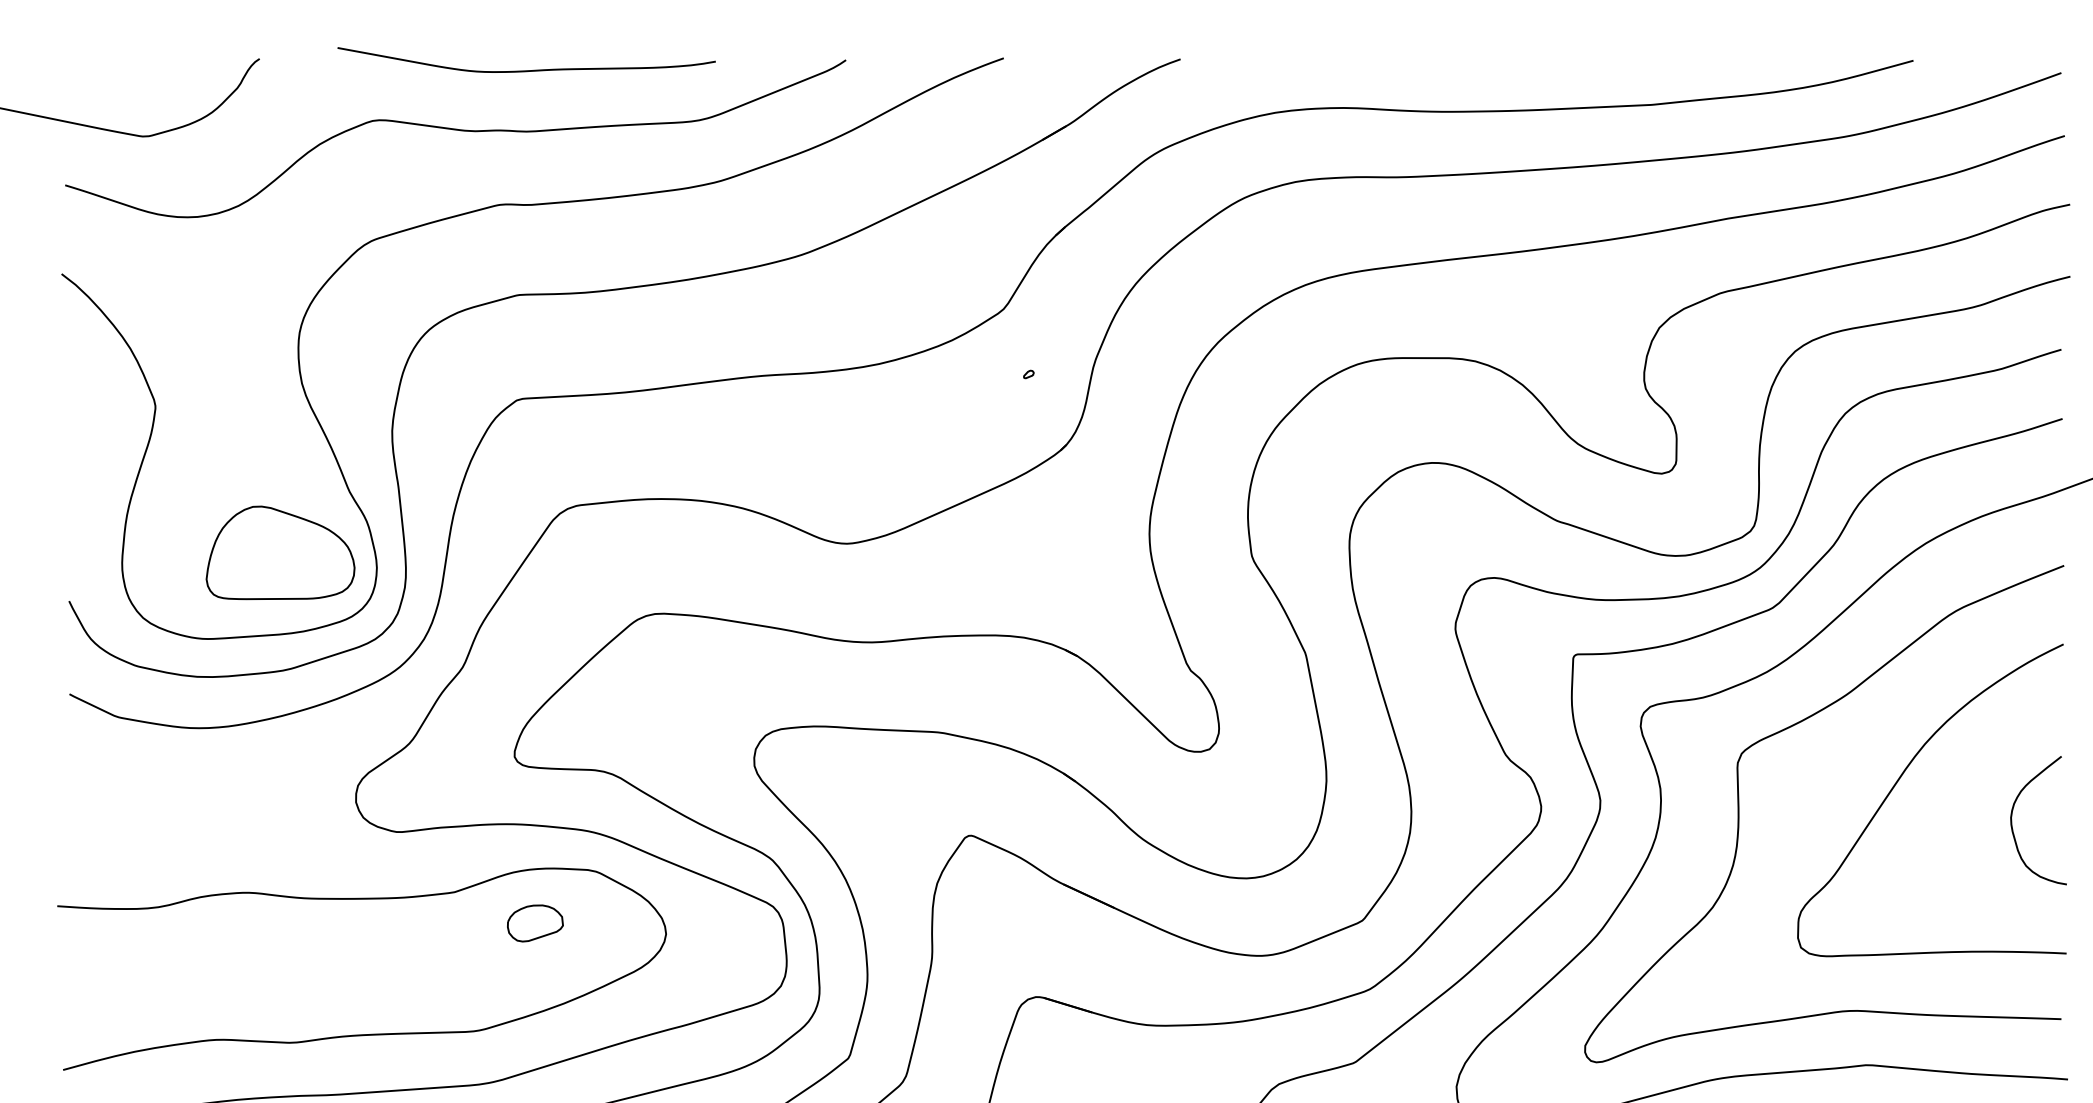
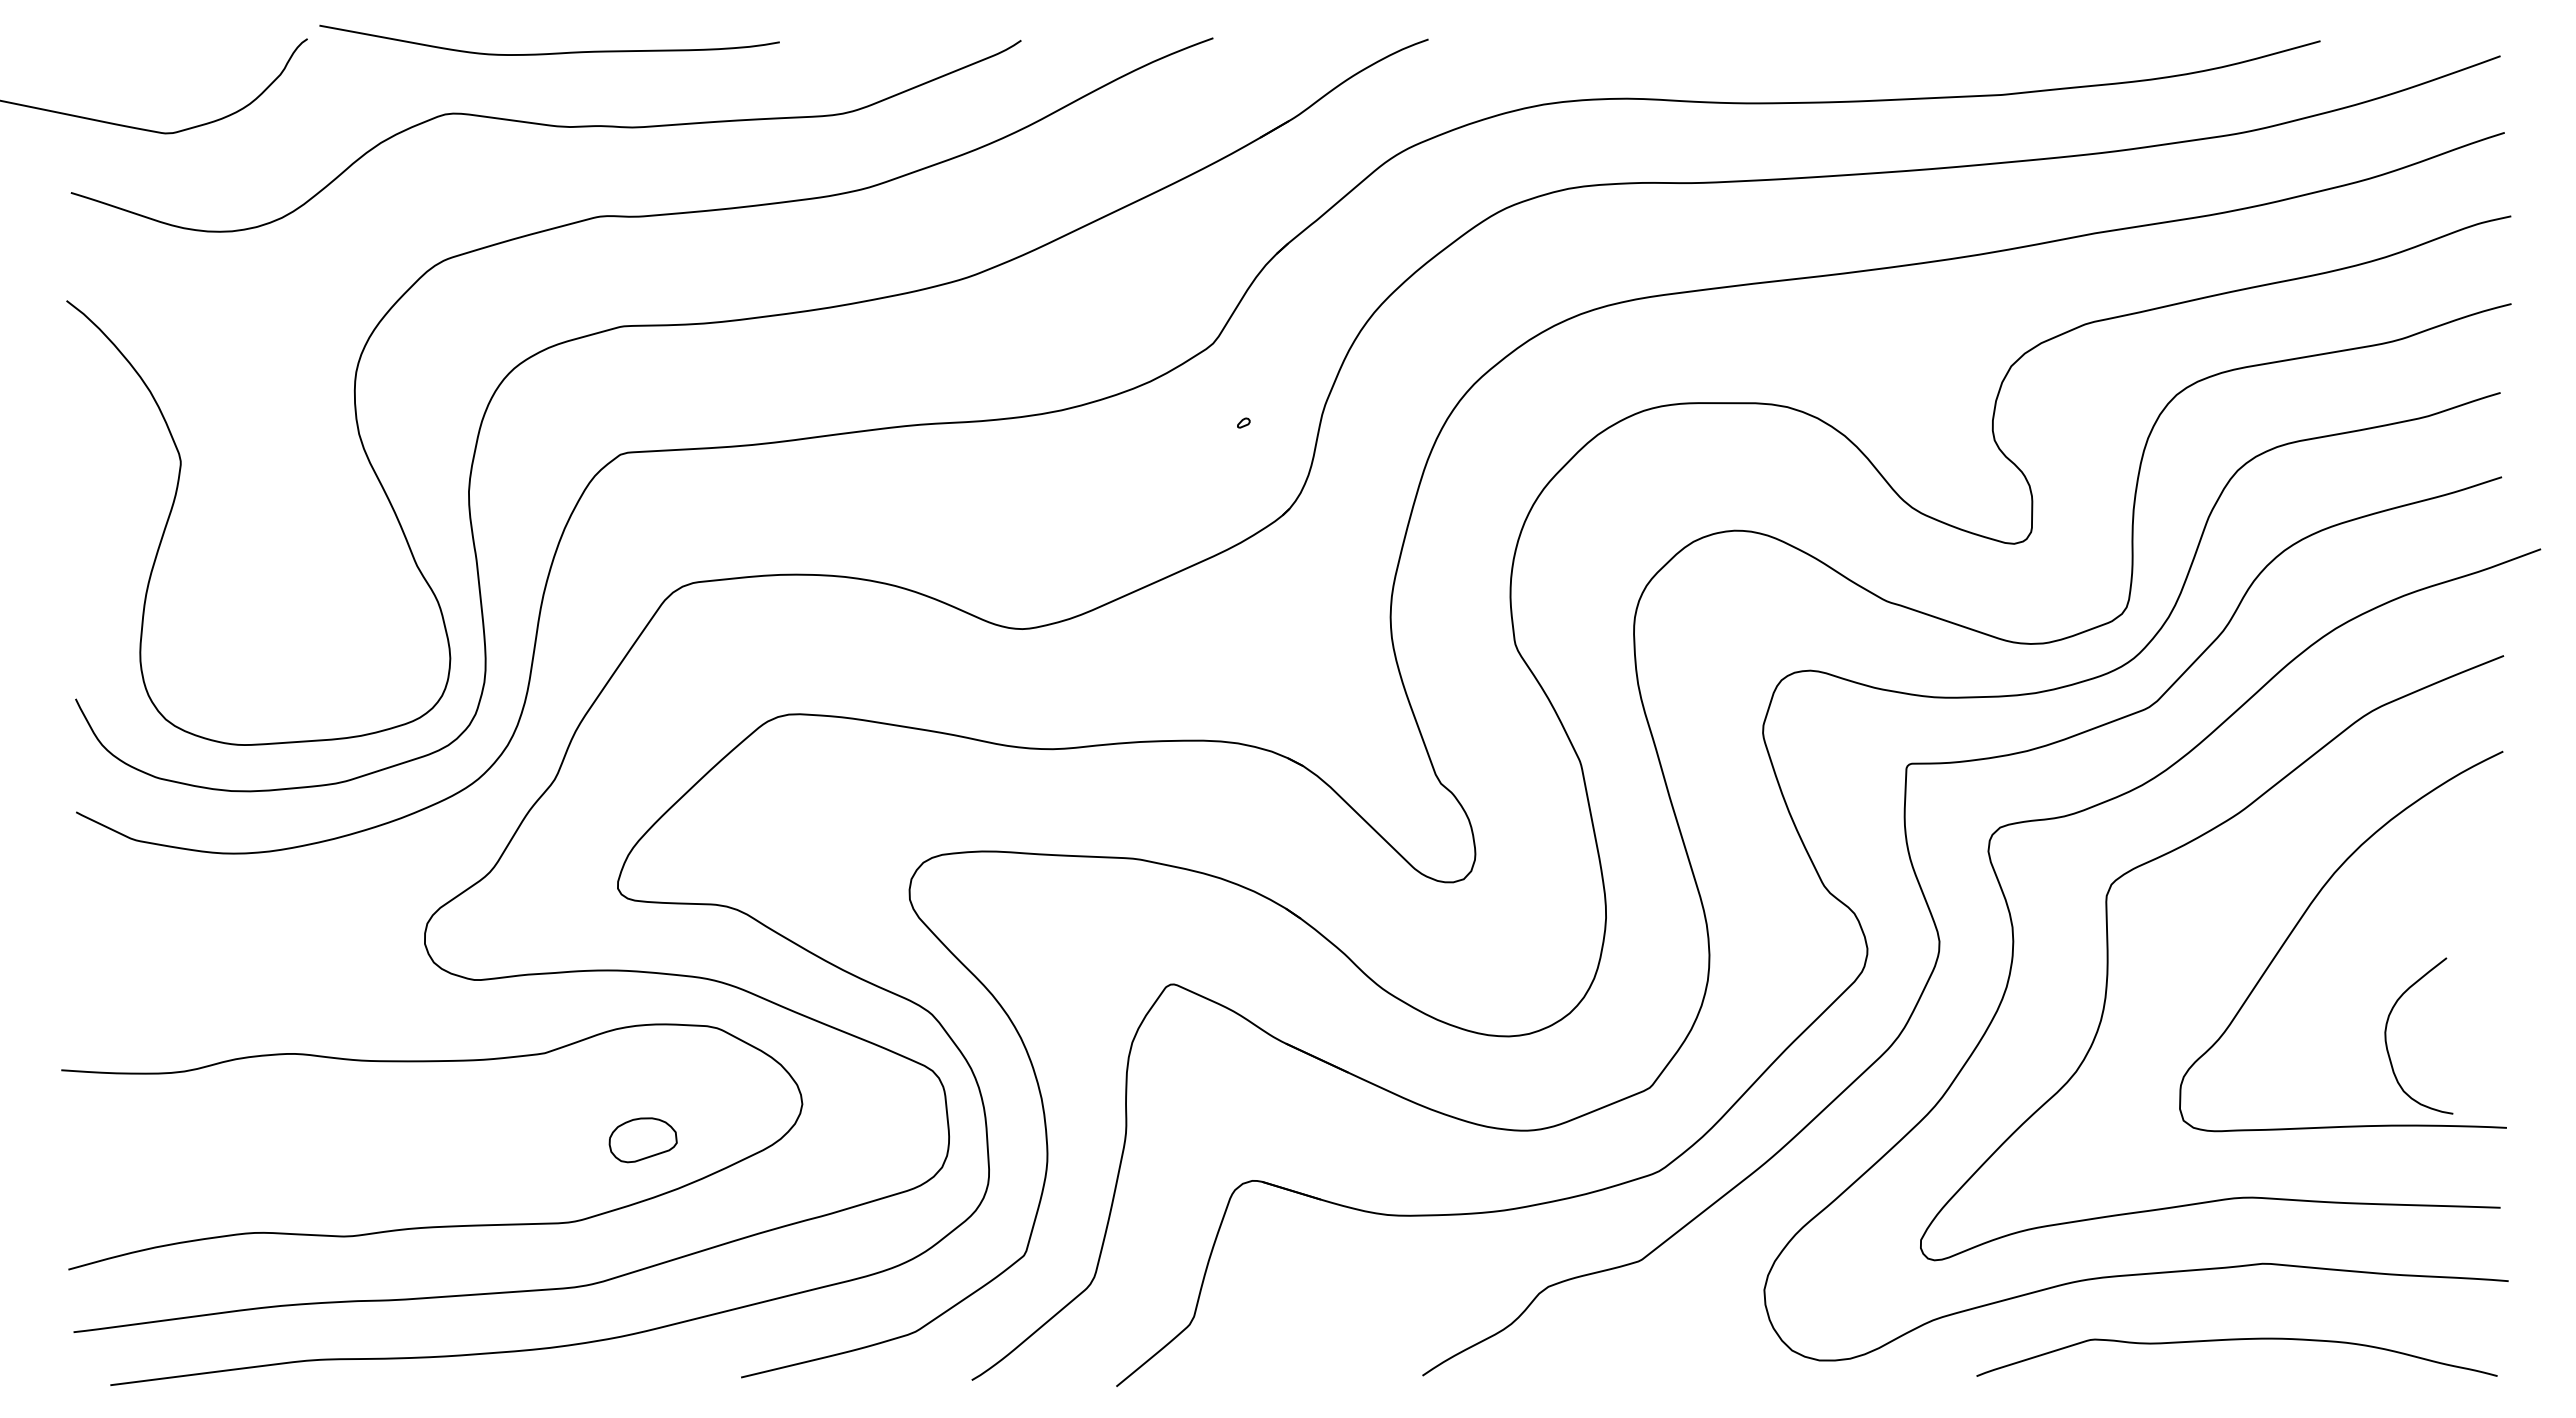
curve: (529, 70) -> (552, 52), moved
part: (280, 553) -> (333, 640), removed
curve: (2012, 820) -> (2386, 1035), moved
part: (534, 923) -> (642, 1140), moved

